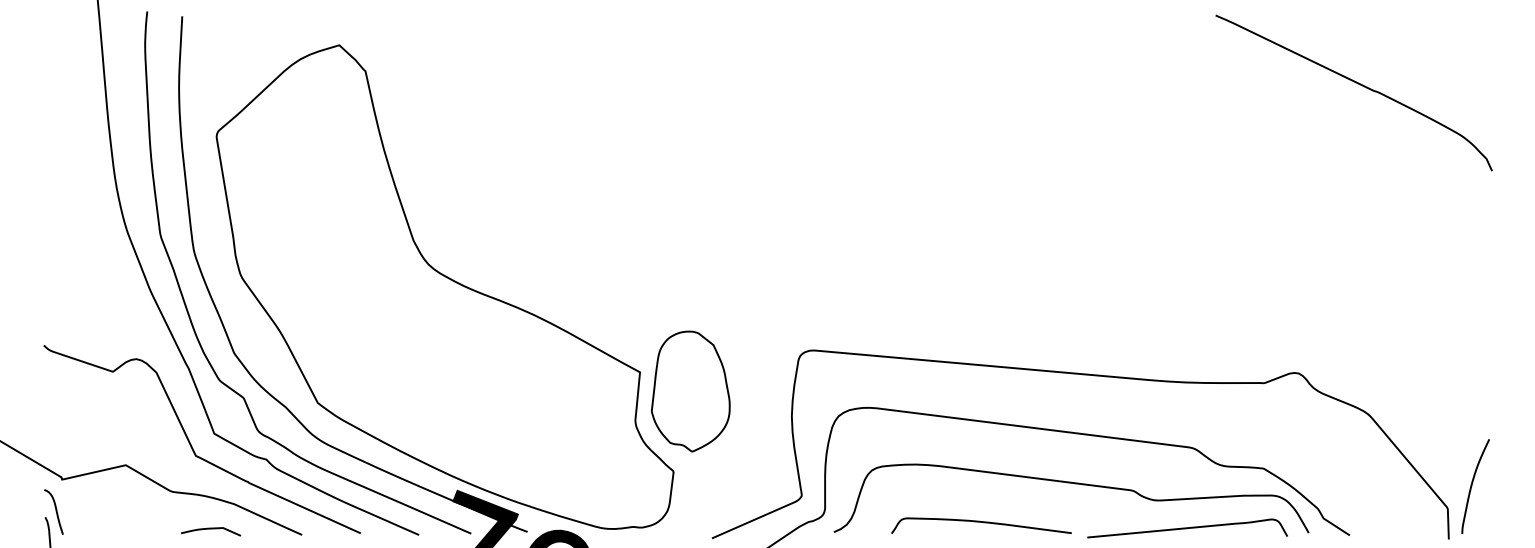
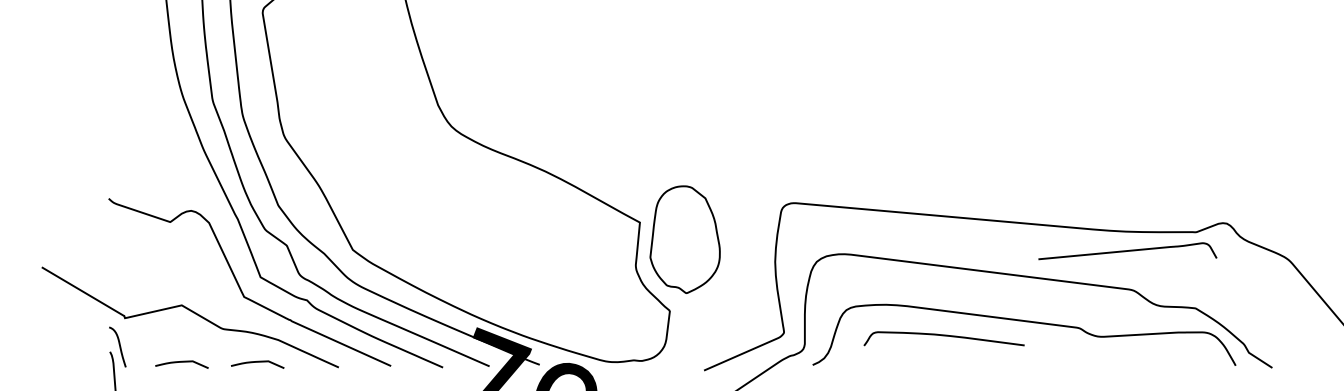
curve: (983, 523) -> (945, 336), moved
curve: (1187, 528) -> (1127, 251), moved
curve: (125, 529) -> (181, 362), added

